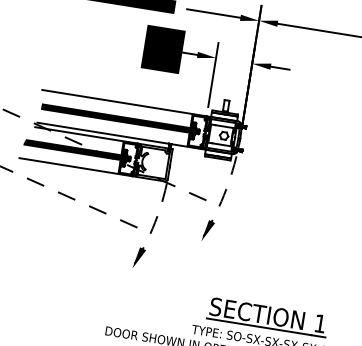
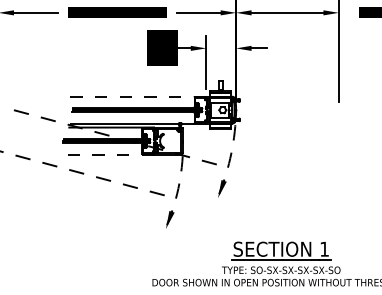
line: (123, 102) -> (137, 96), solid -> dashed
line: (76, 167) -> (107, 154), solid -> dashed

